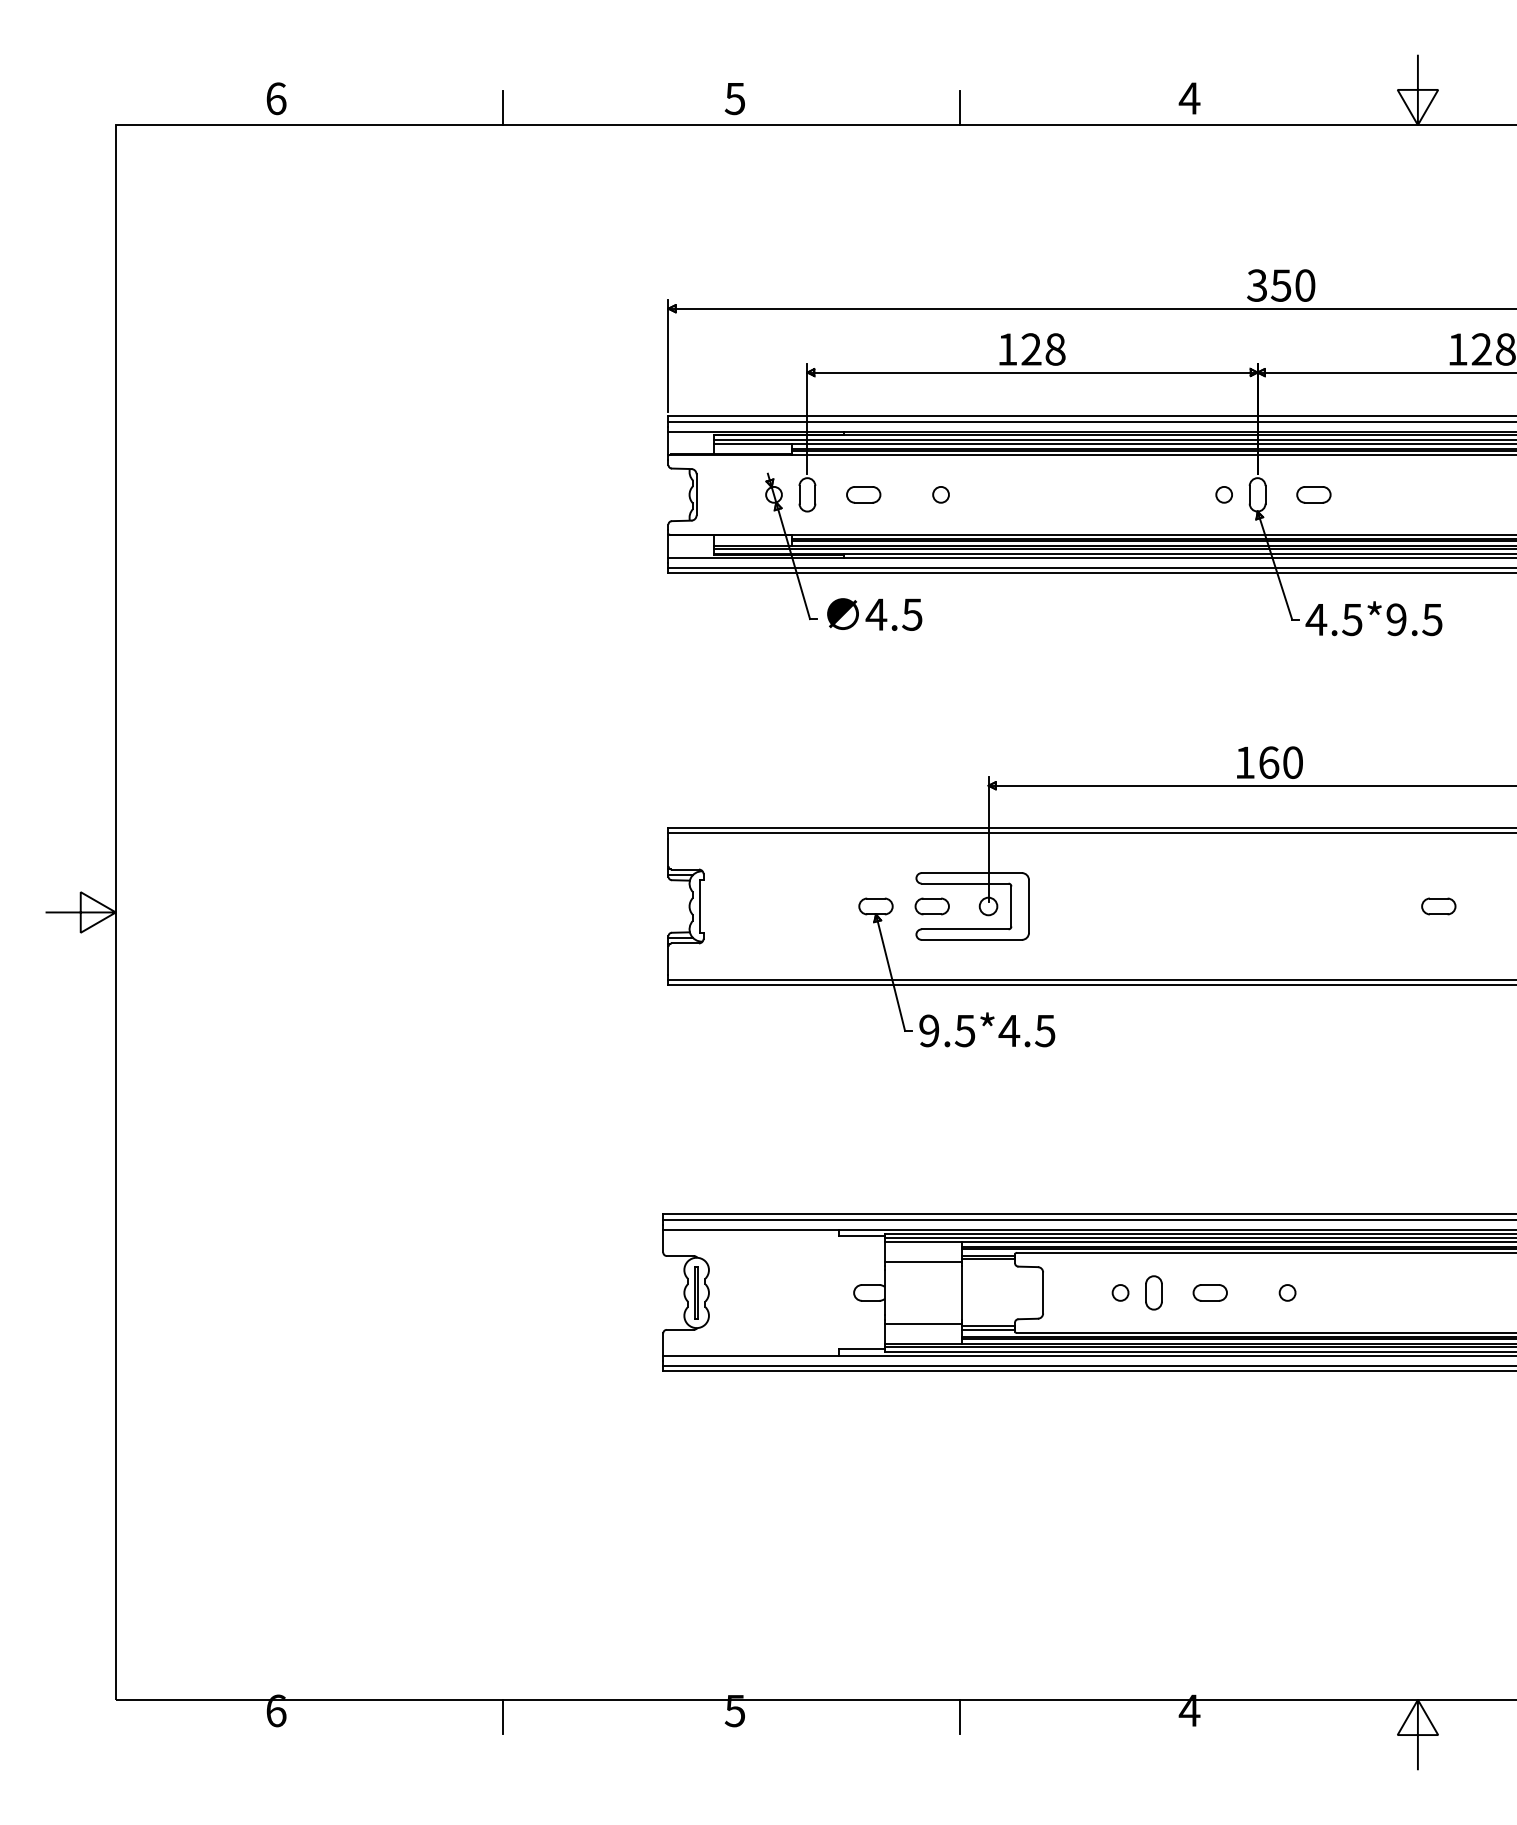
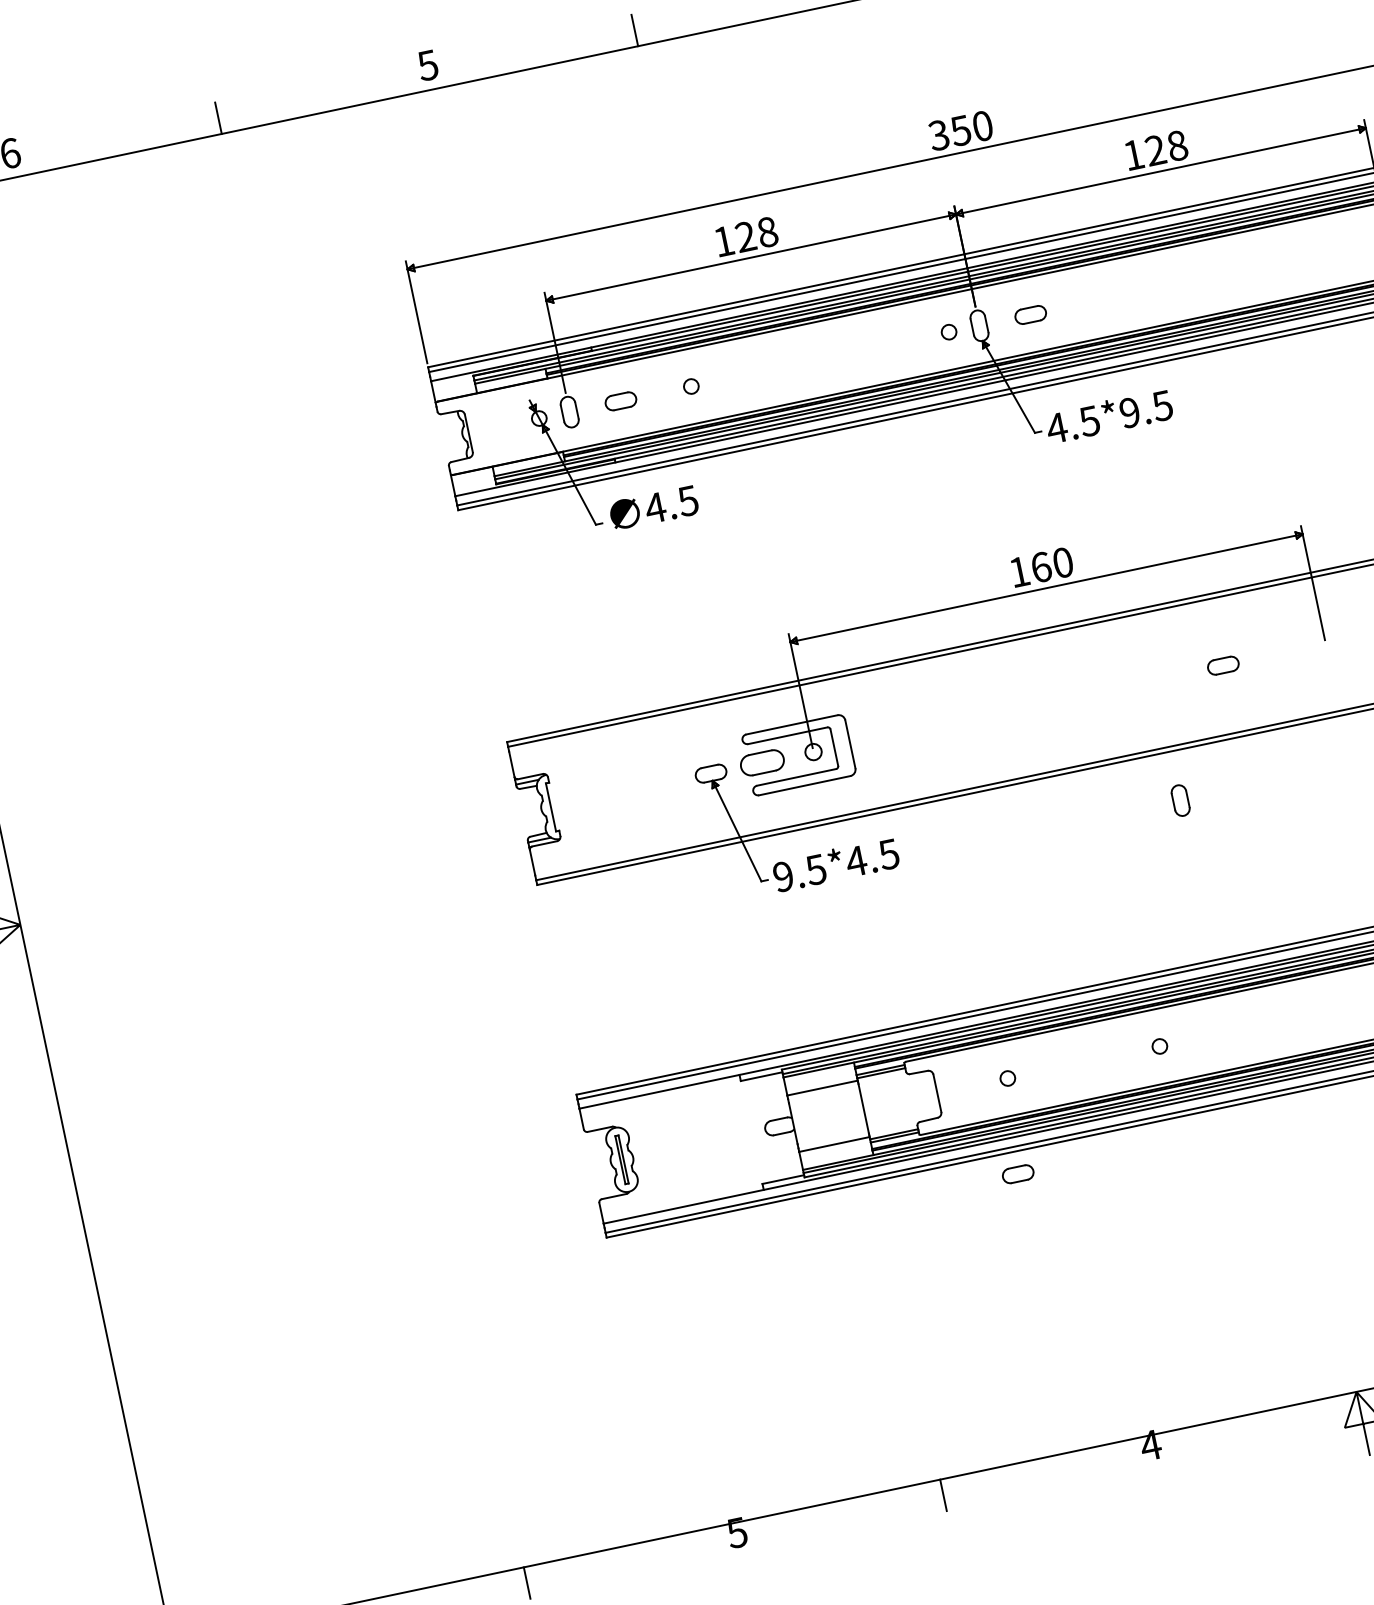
part: (931, 906) -> (761, 763), size x1.4
part: (1153, 1292) -> (1180, 800), moved
part: (1209, 1292) -> (1017, 1173), moved

